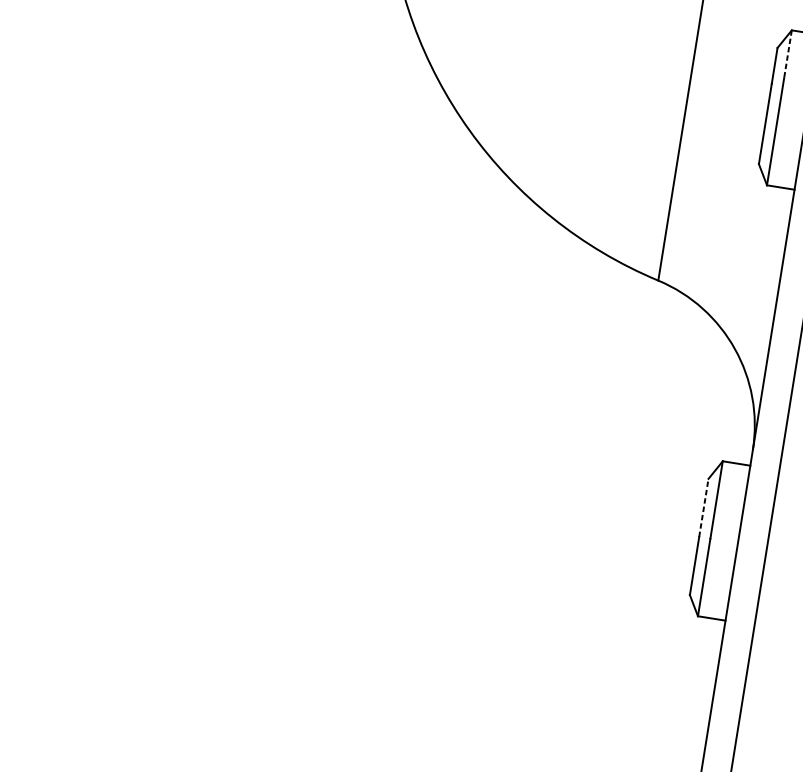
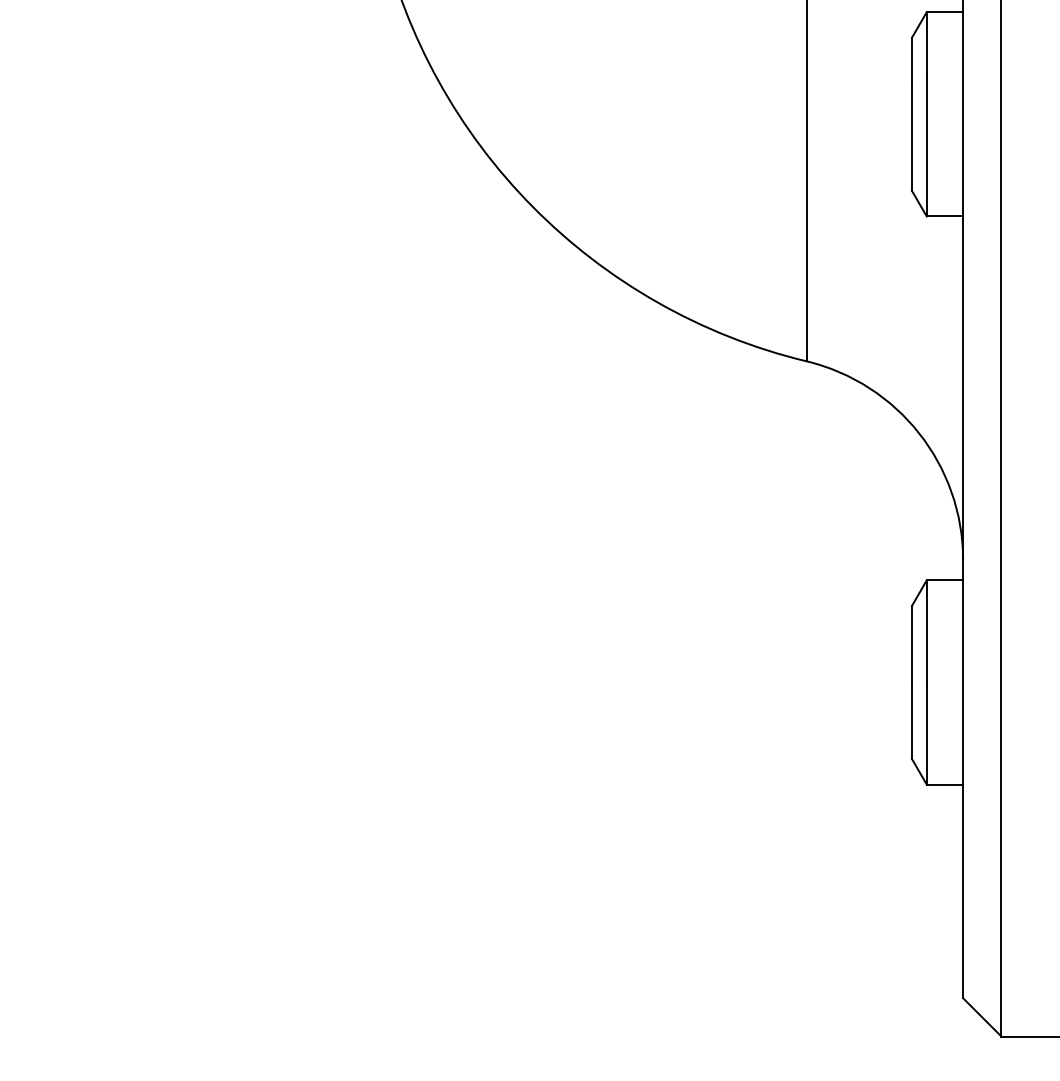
line: (787, 54) -> (926, 43), dashed -> solid
line: (704, 507) -> (912, 643), dashed -> solid

